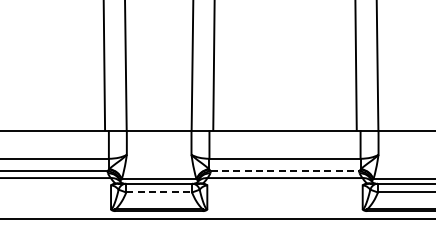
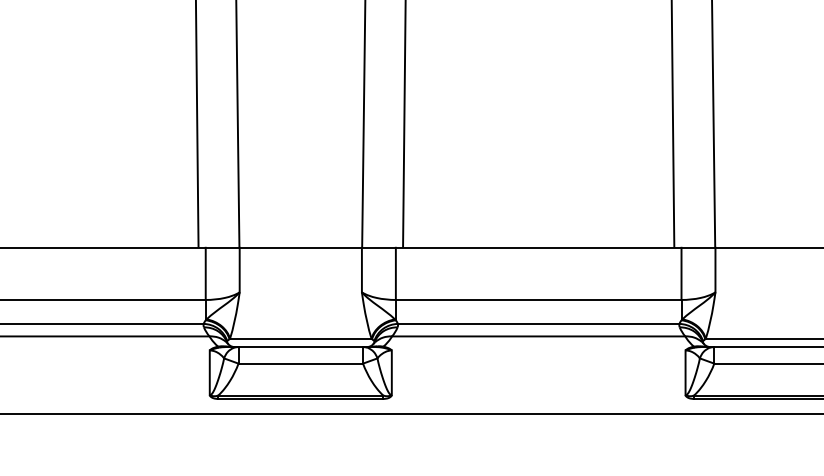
line: (285, 171) -> (539, 324), dashed -> solid
line: (159, 192) -> (301, 363), dashed -> solid

